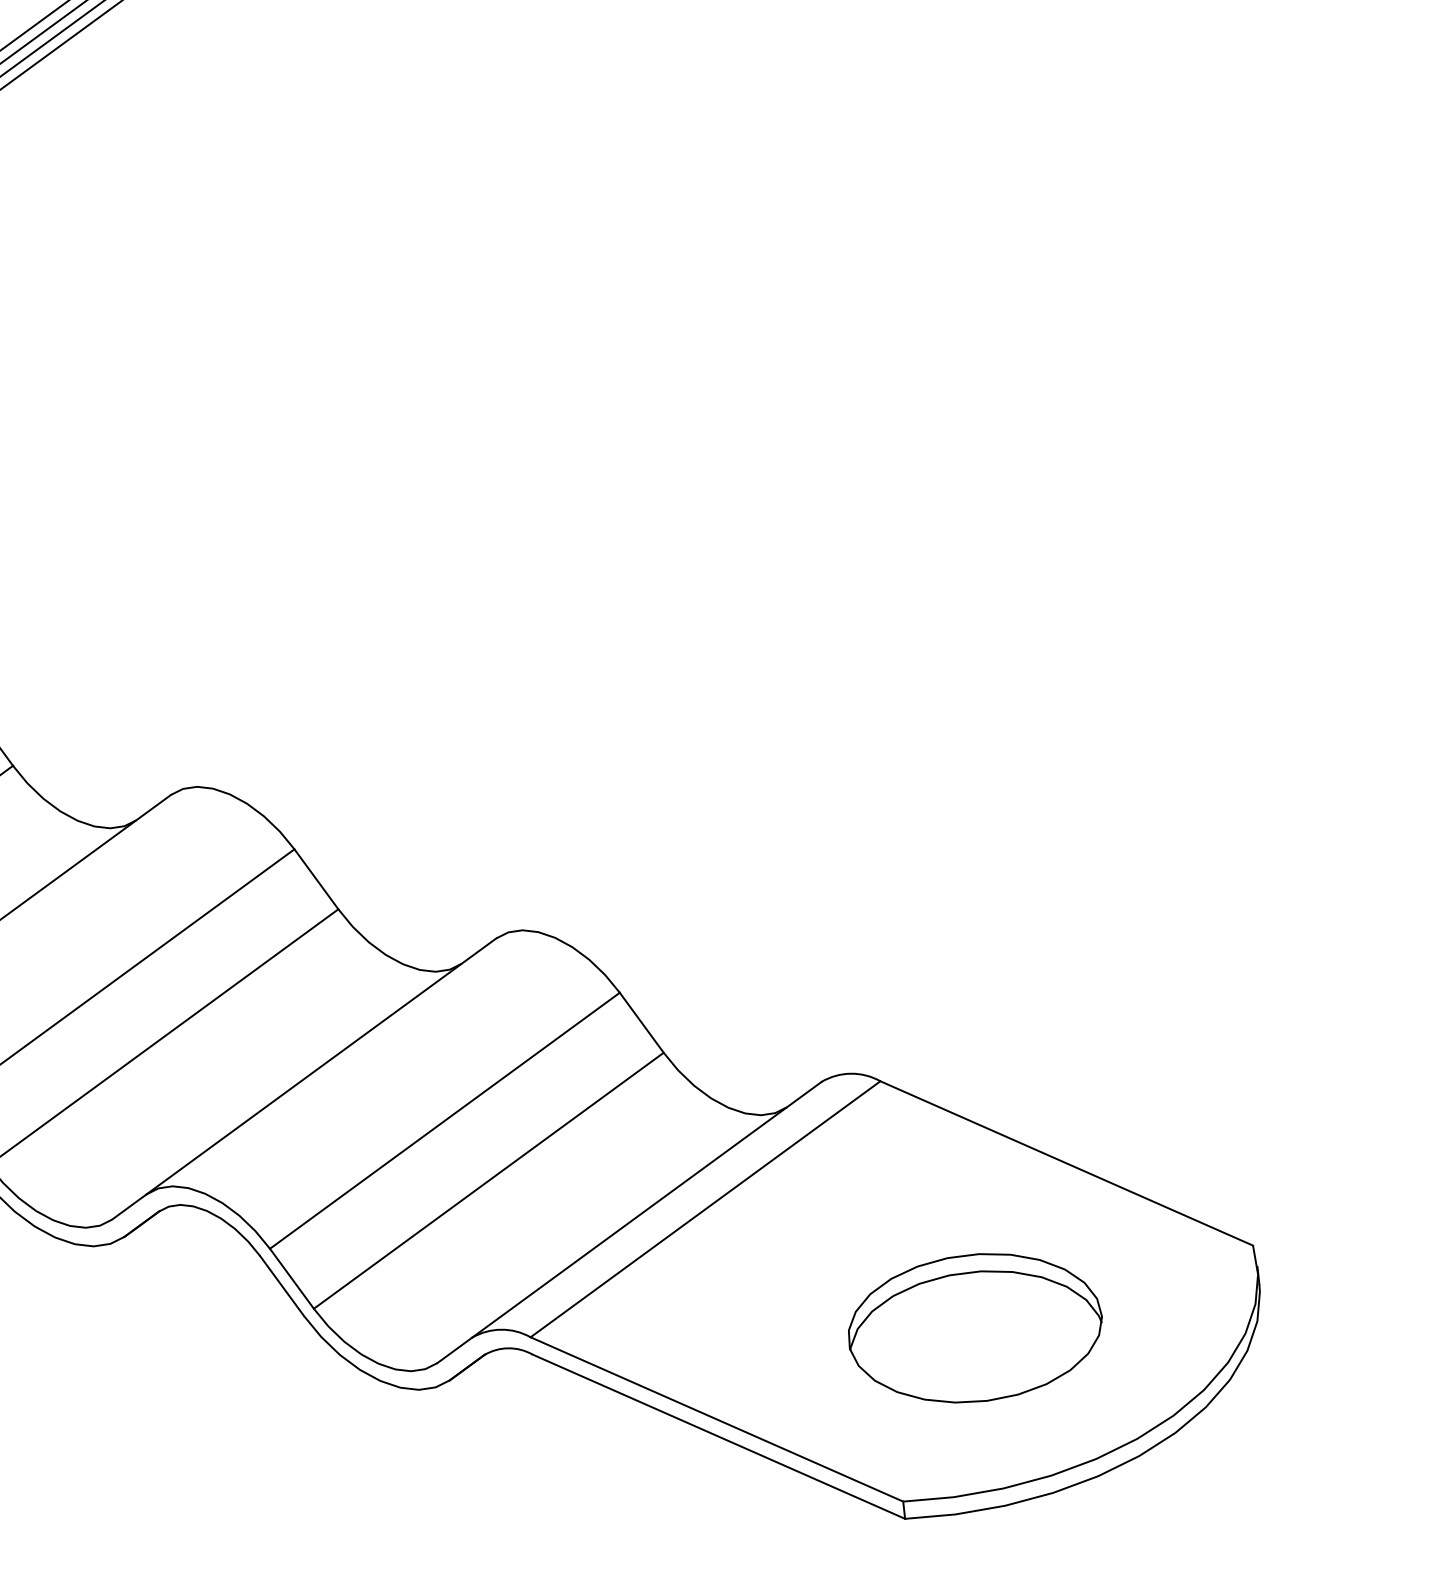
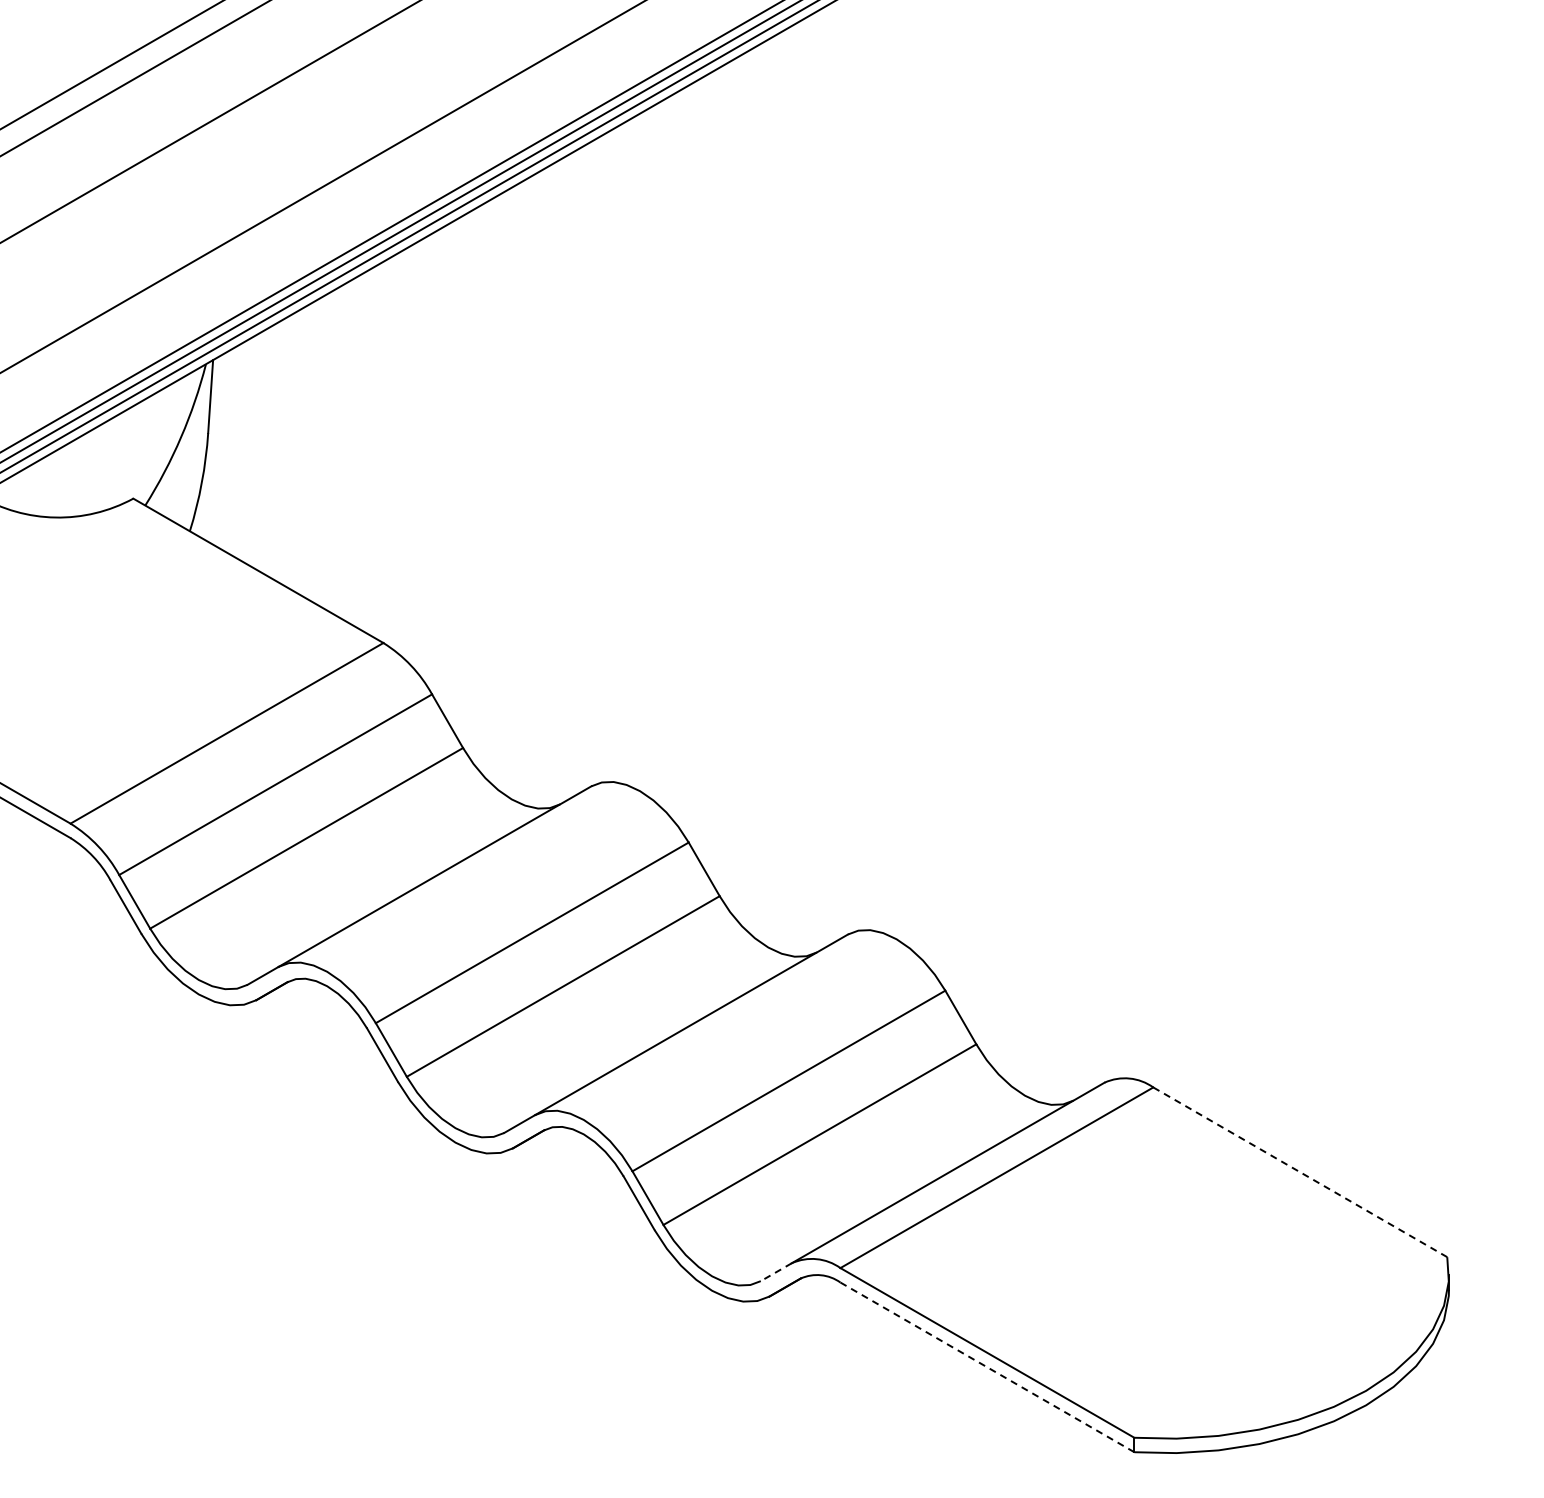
line: (1067, 1163) -> (1300, 1172), solid -> dashed
part: (975, 1328) -> (1209, 1300), removed
line: (454, 1350) -> (776, 1272), solid -> dashed
line: (718, 1436) -> (987, 1367), solid -> dashed

